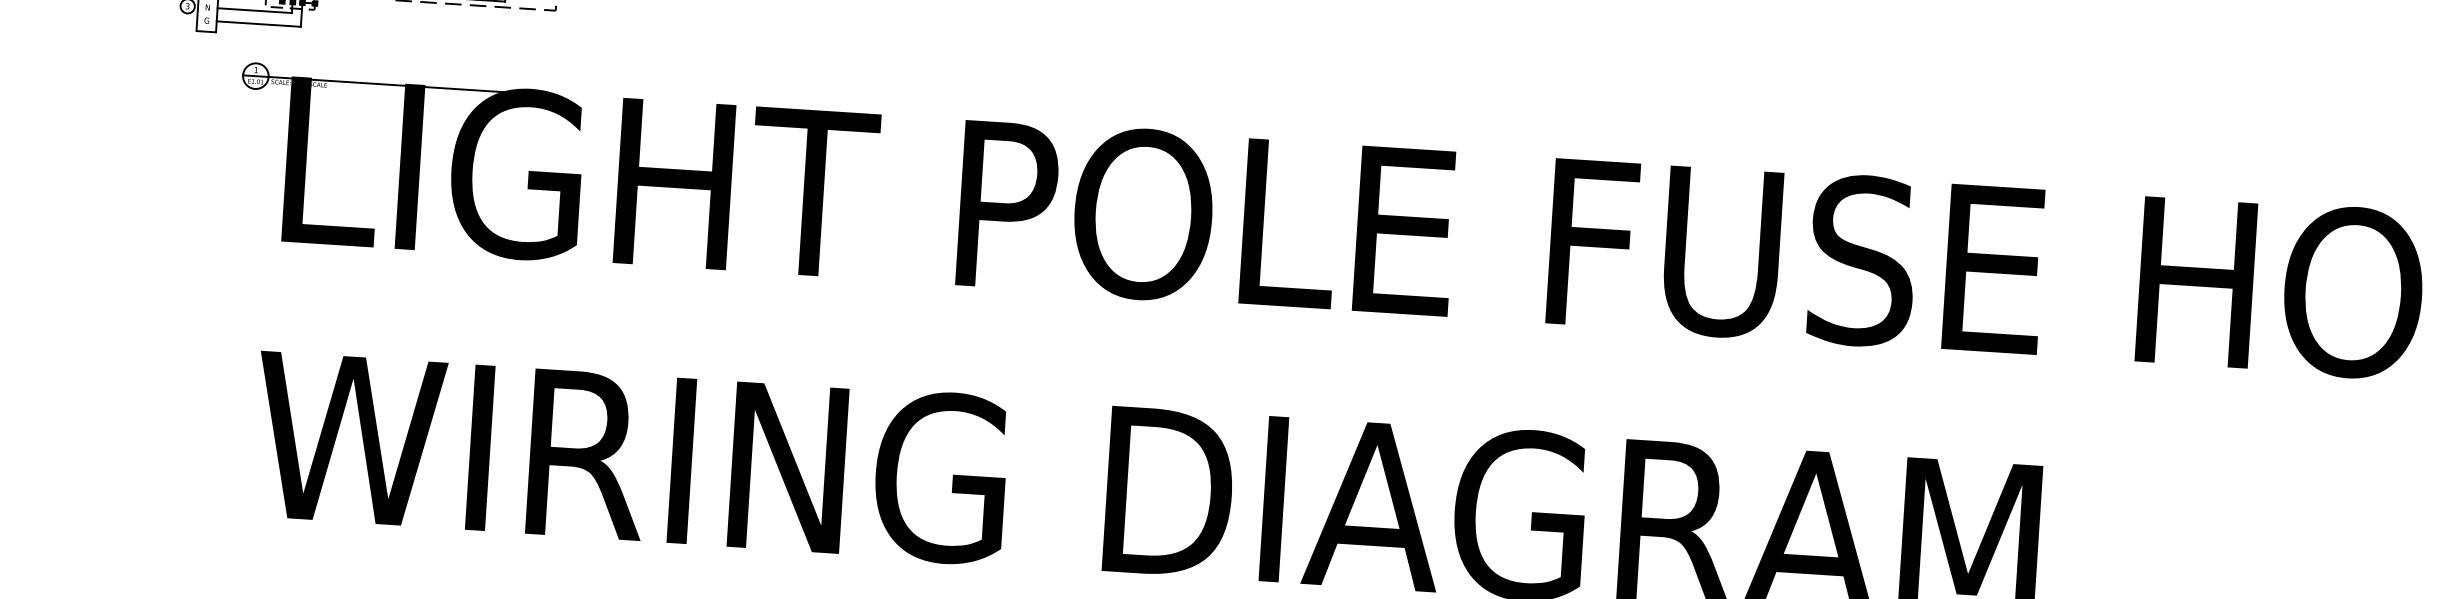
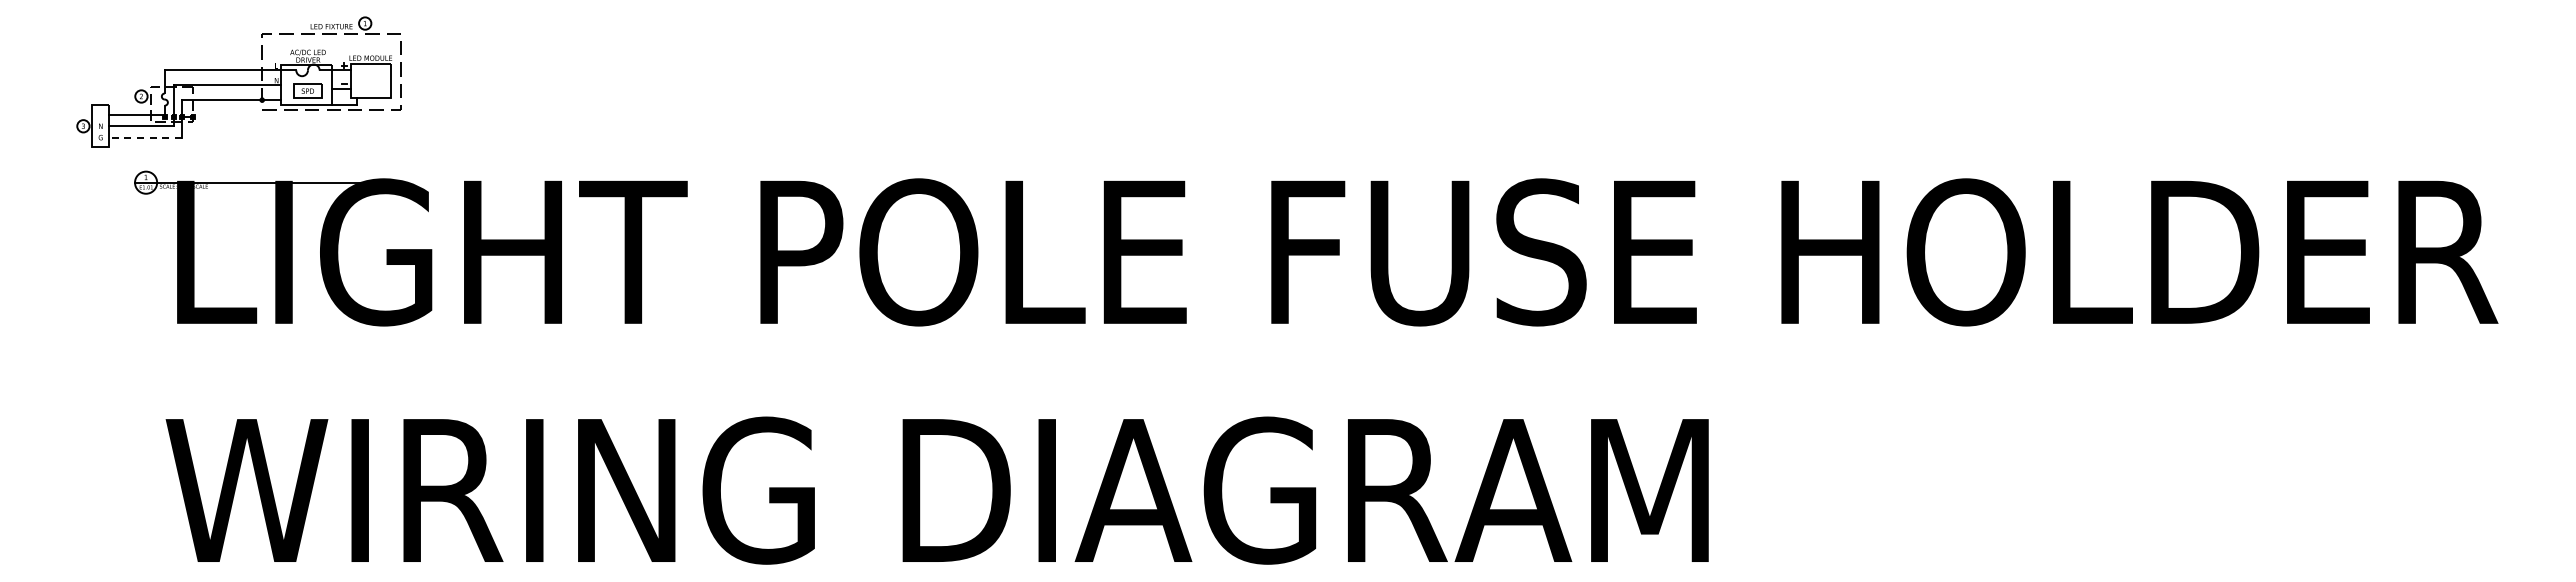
line: (258, 23) -> (145, 137), solid -> dashed

